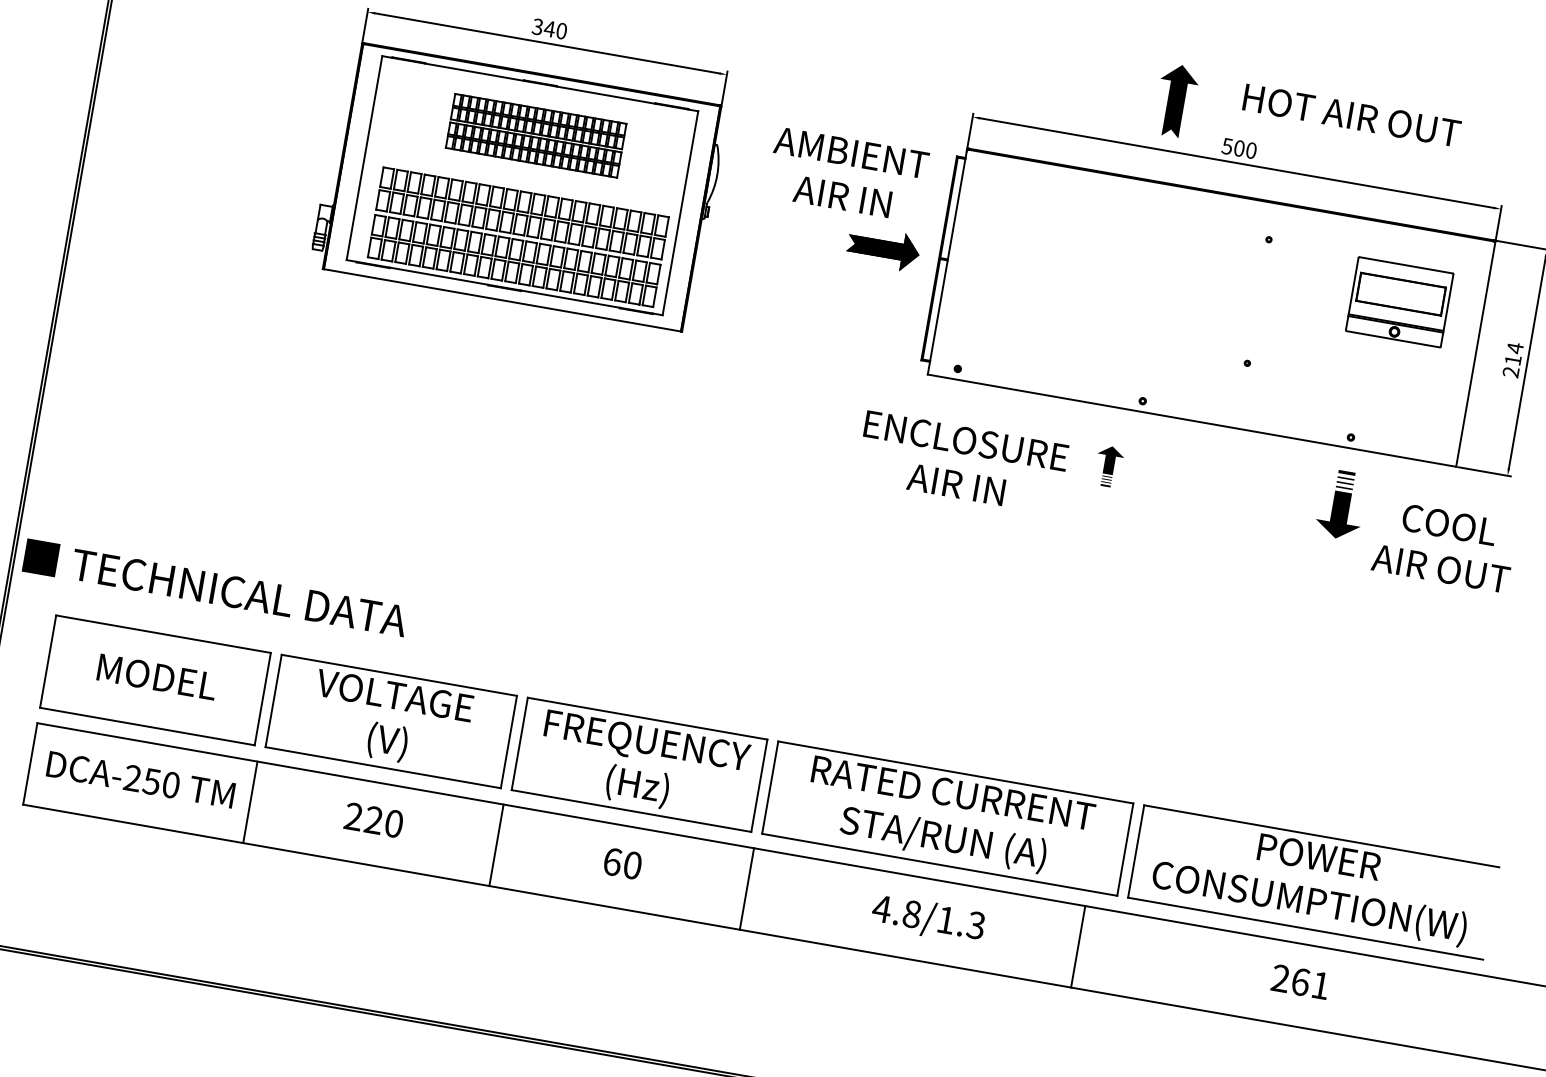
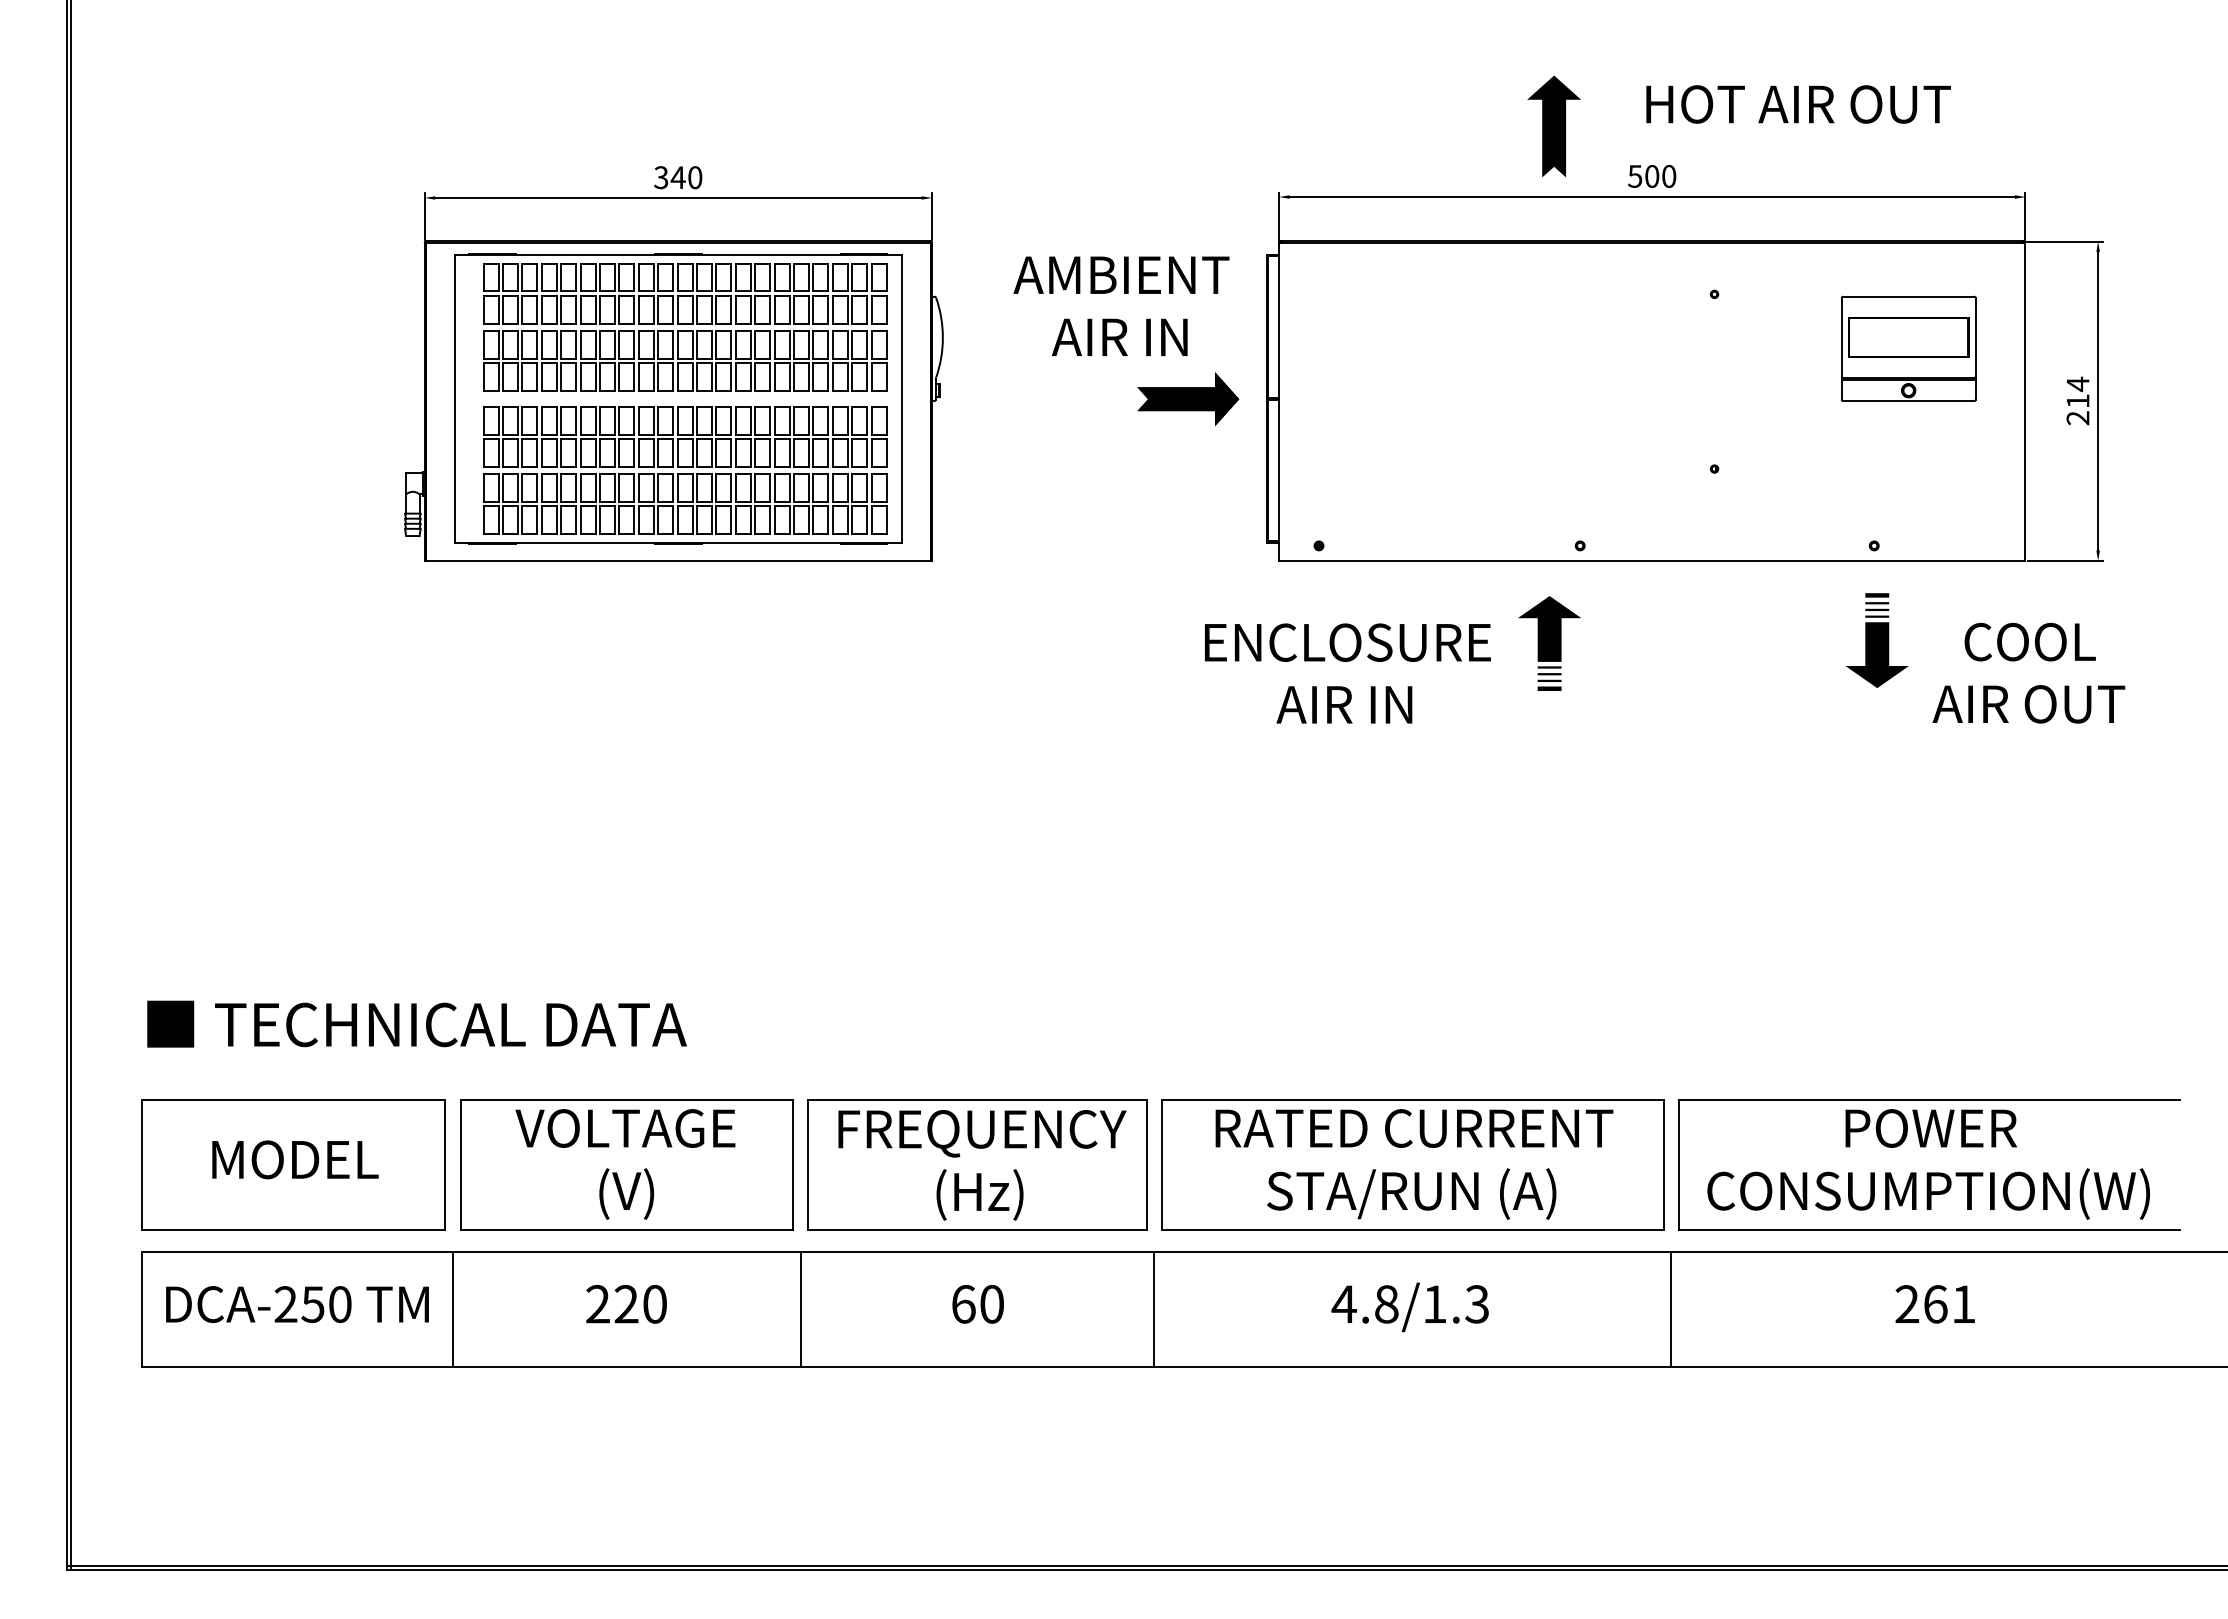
part: (536, 136) -> (685, 327), size x1.67
part: (1108, 466) -> (1549, 643), size x1.67
text: (215, 587) -> (416, 1023), moved
line: (1078, 946) -> (1671, 1308), moved

